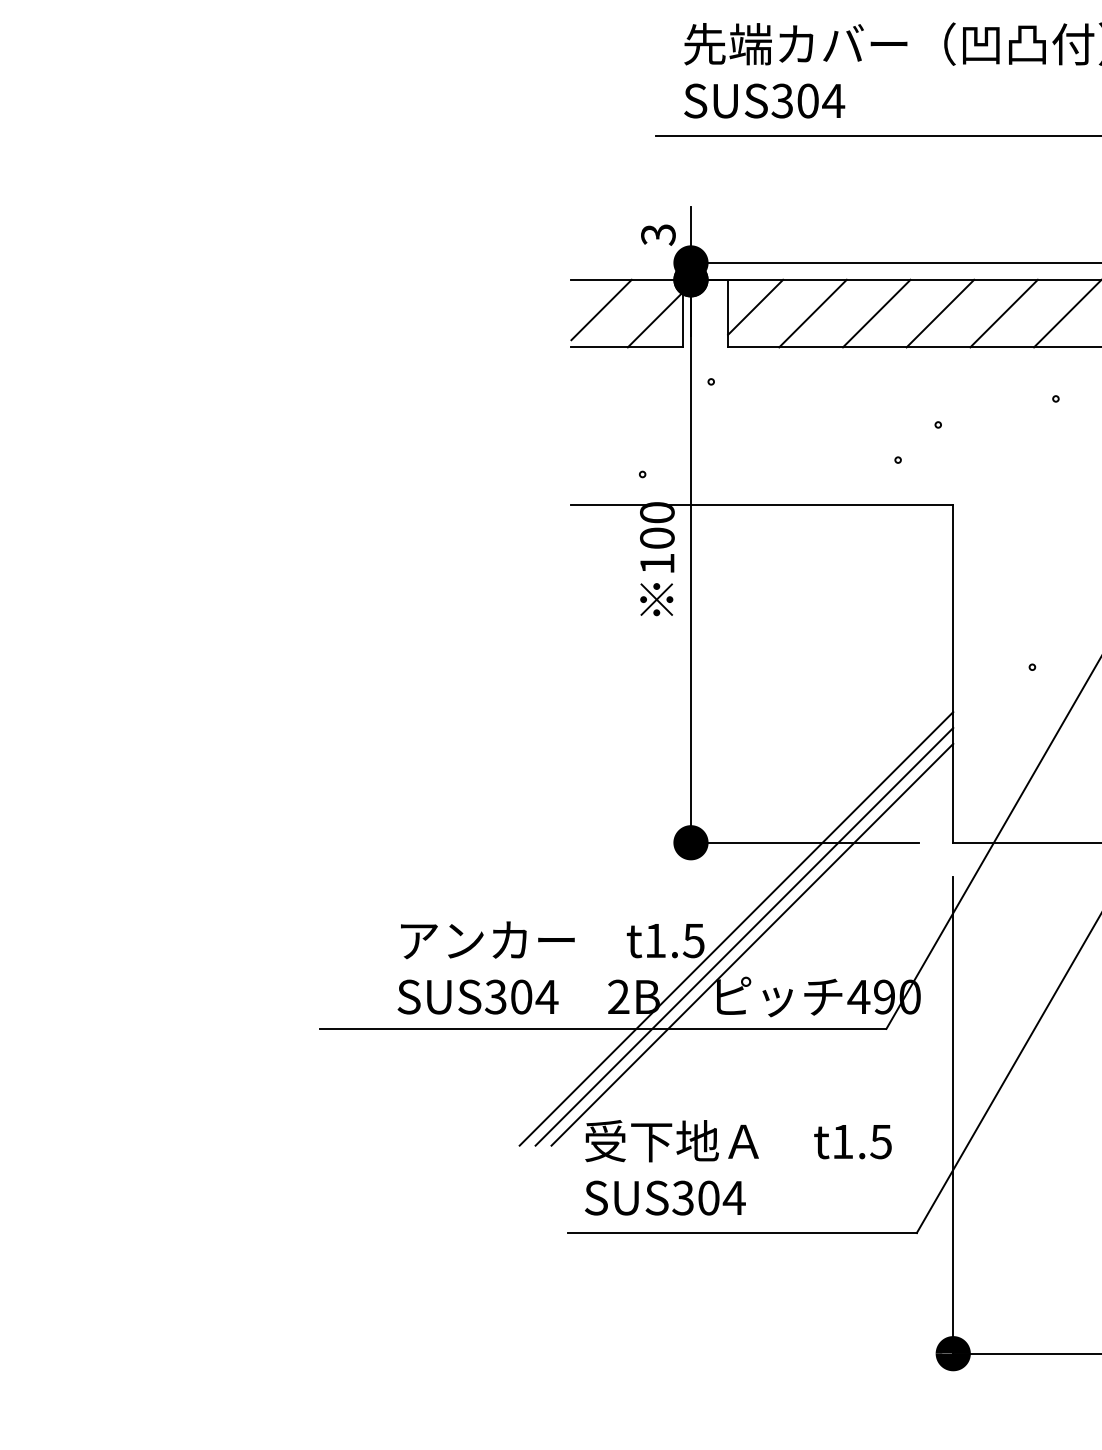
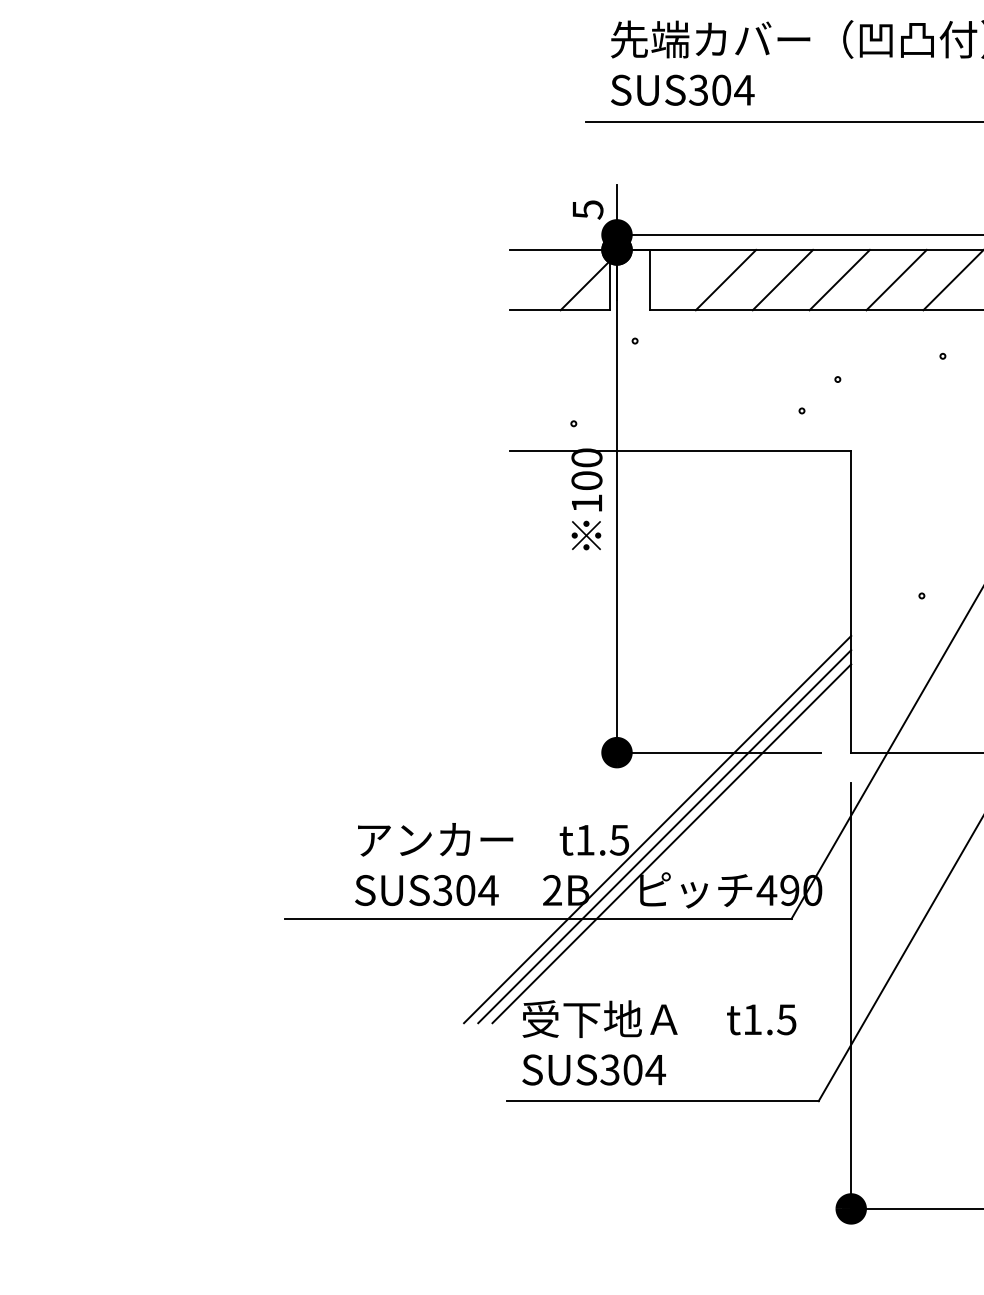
text: (657, 234) -> (587, 209), 3 -> 5
line: (755, 307) -> (674, 274), removed
line: (601, 309) -> (537, 276), removed

